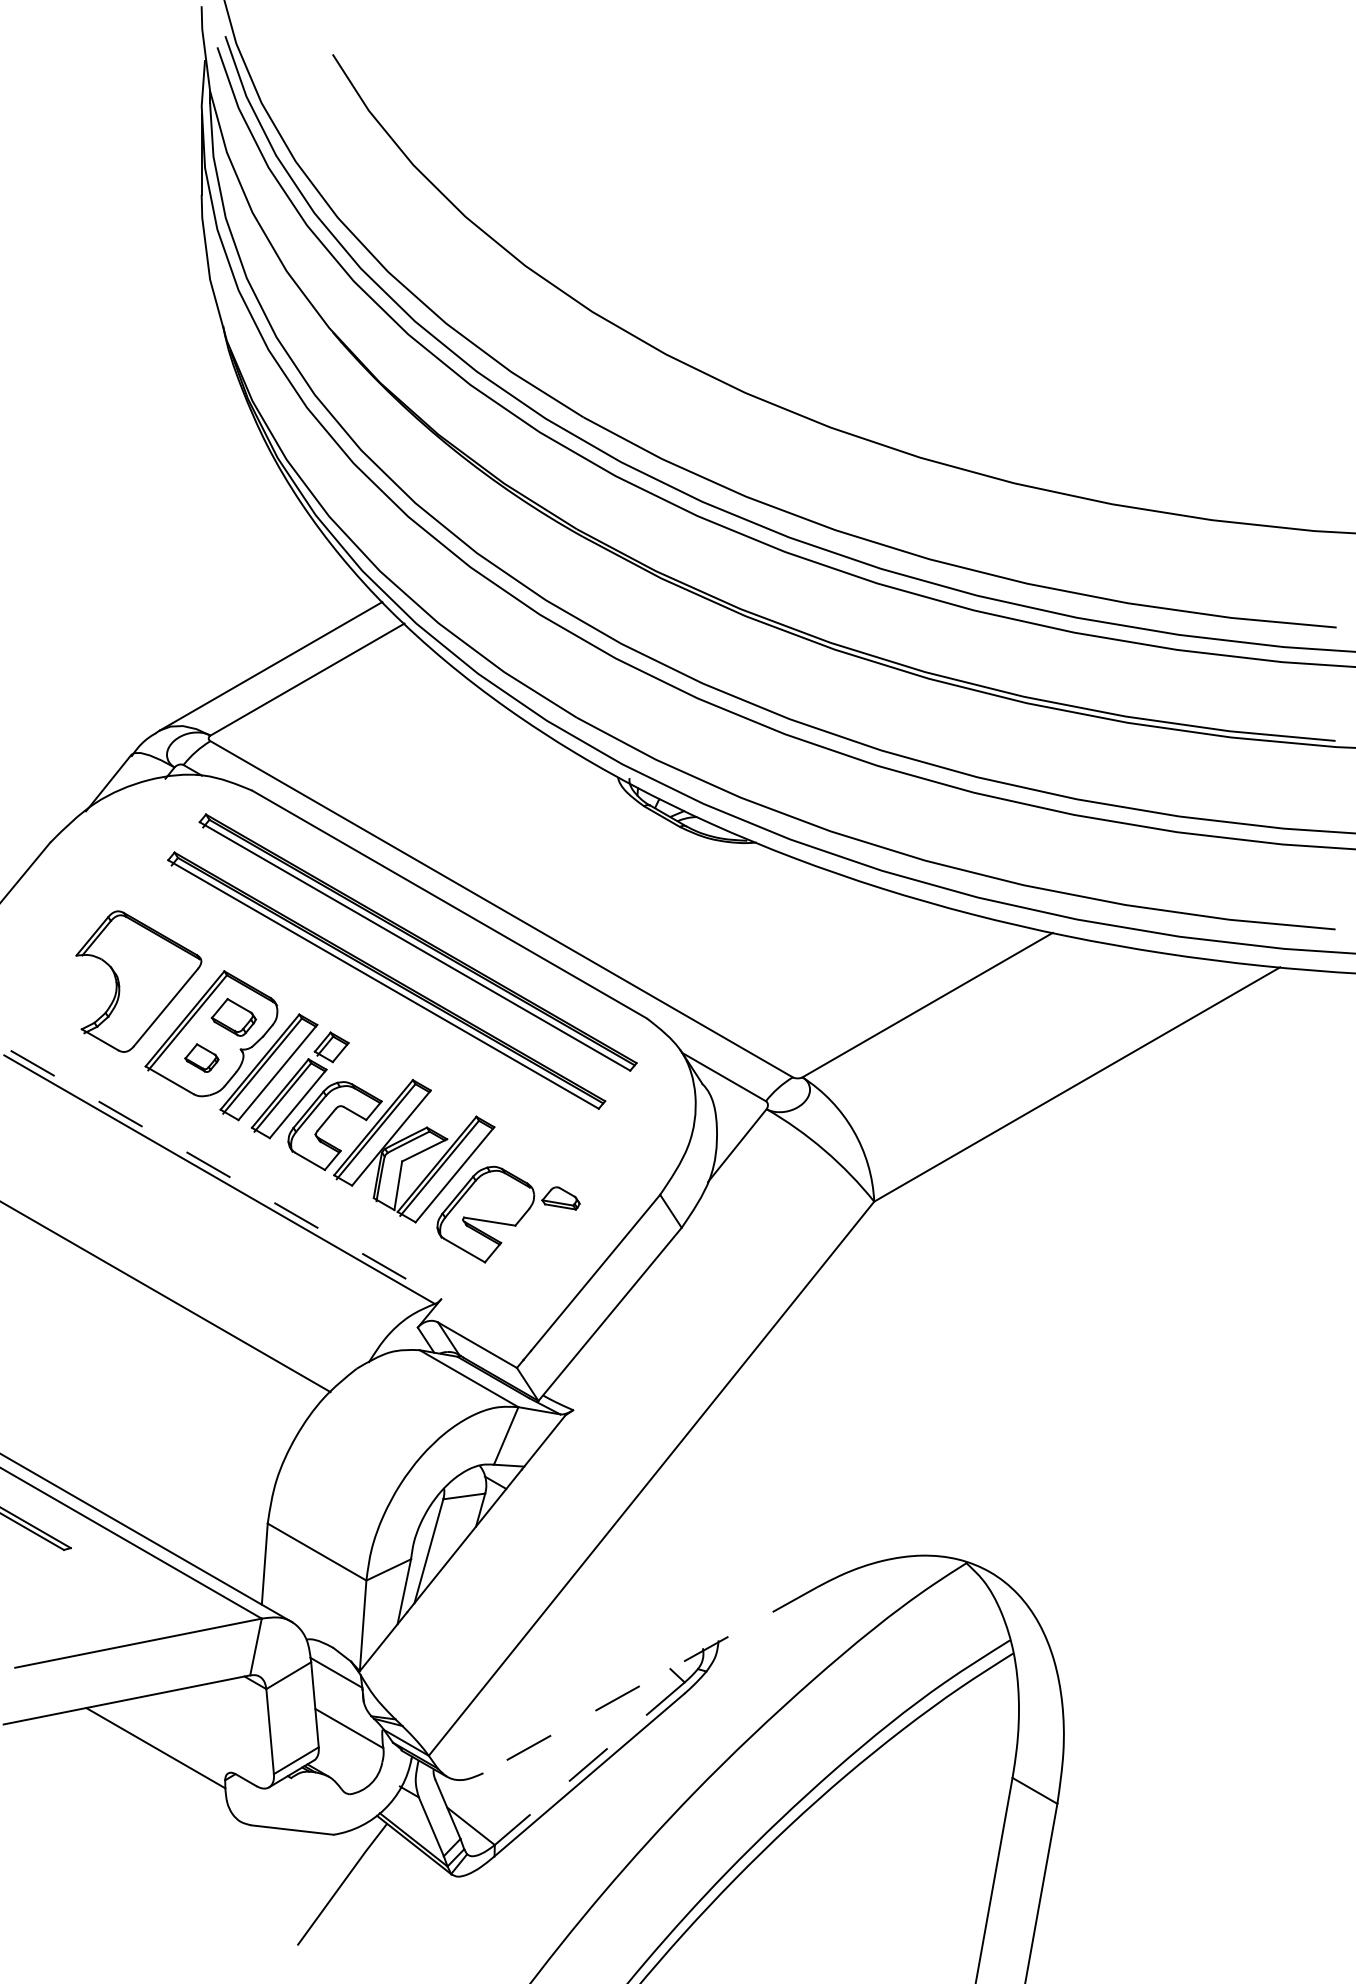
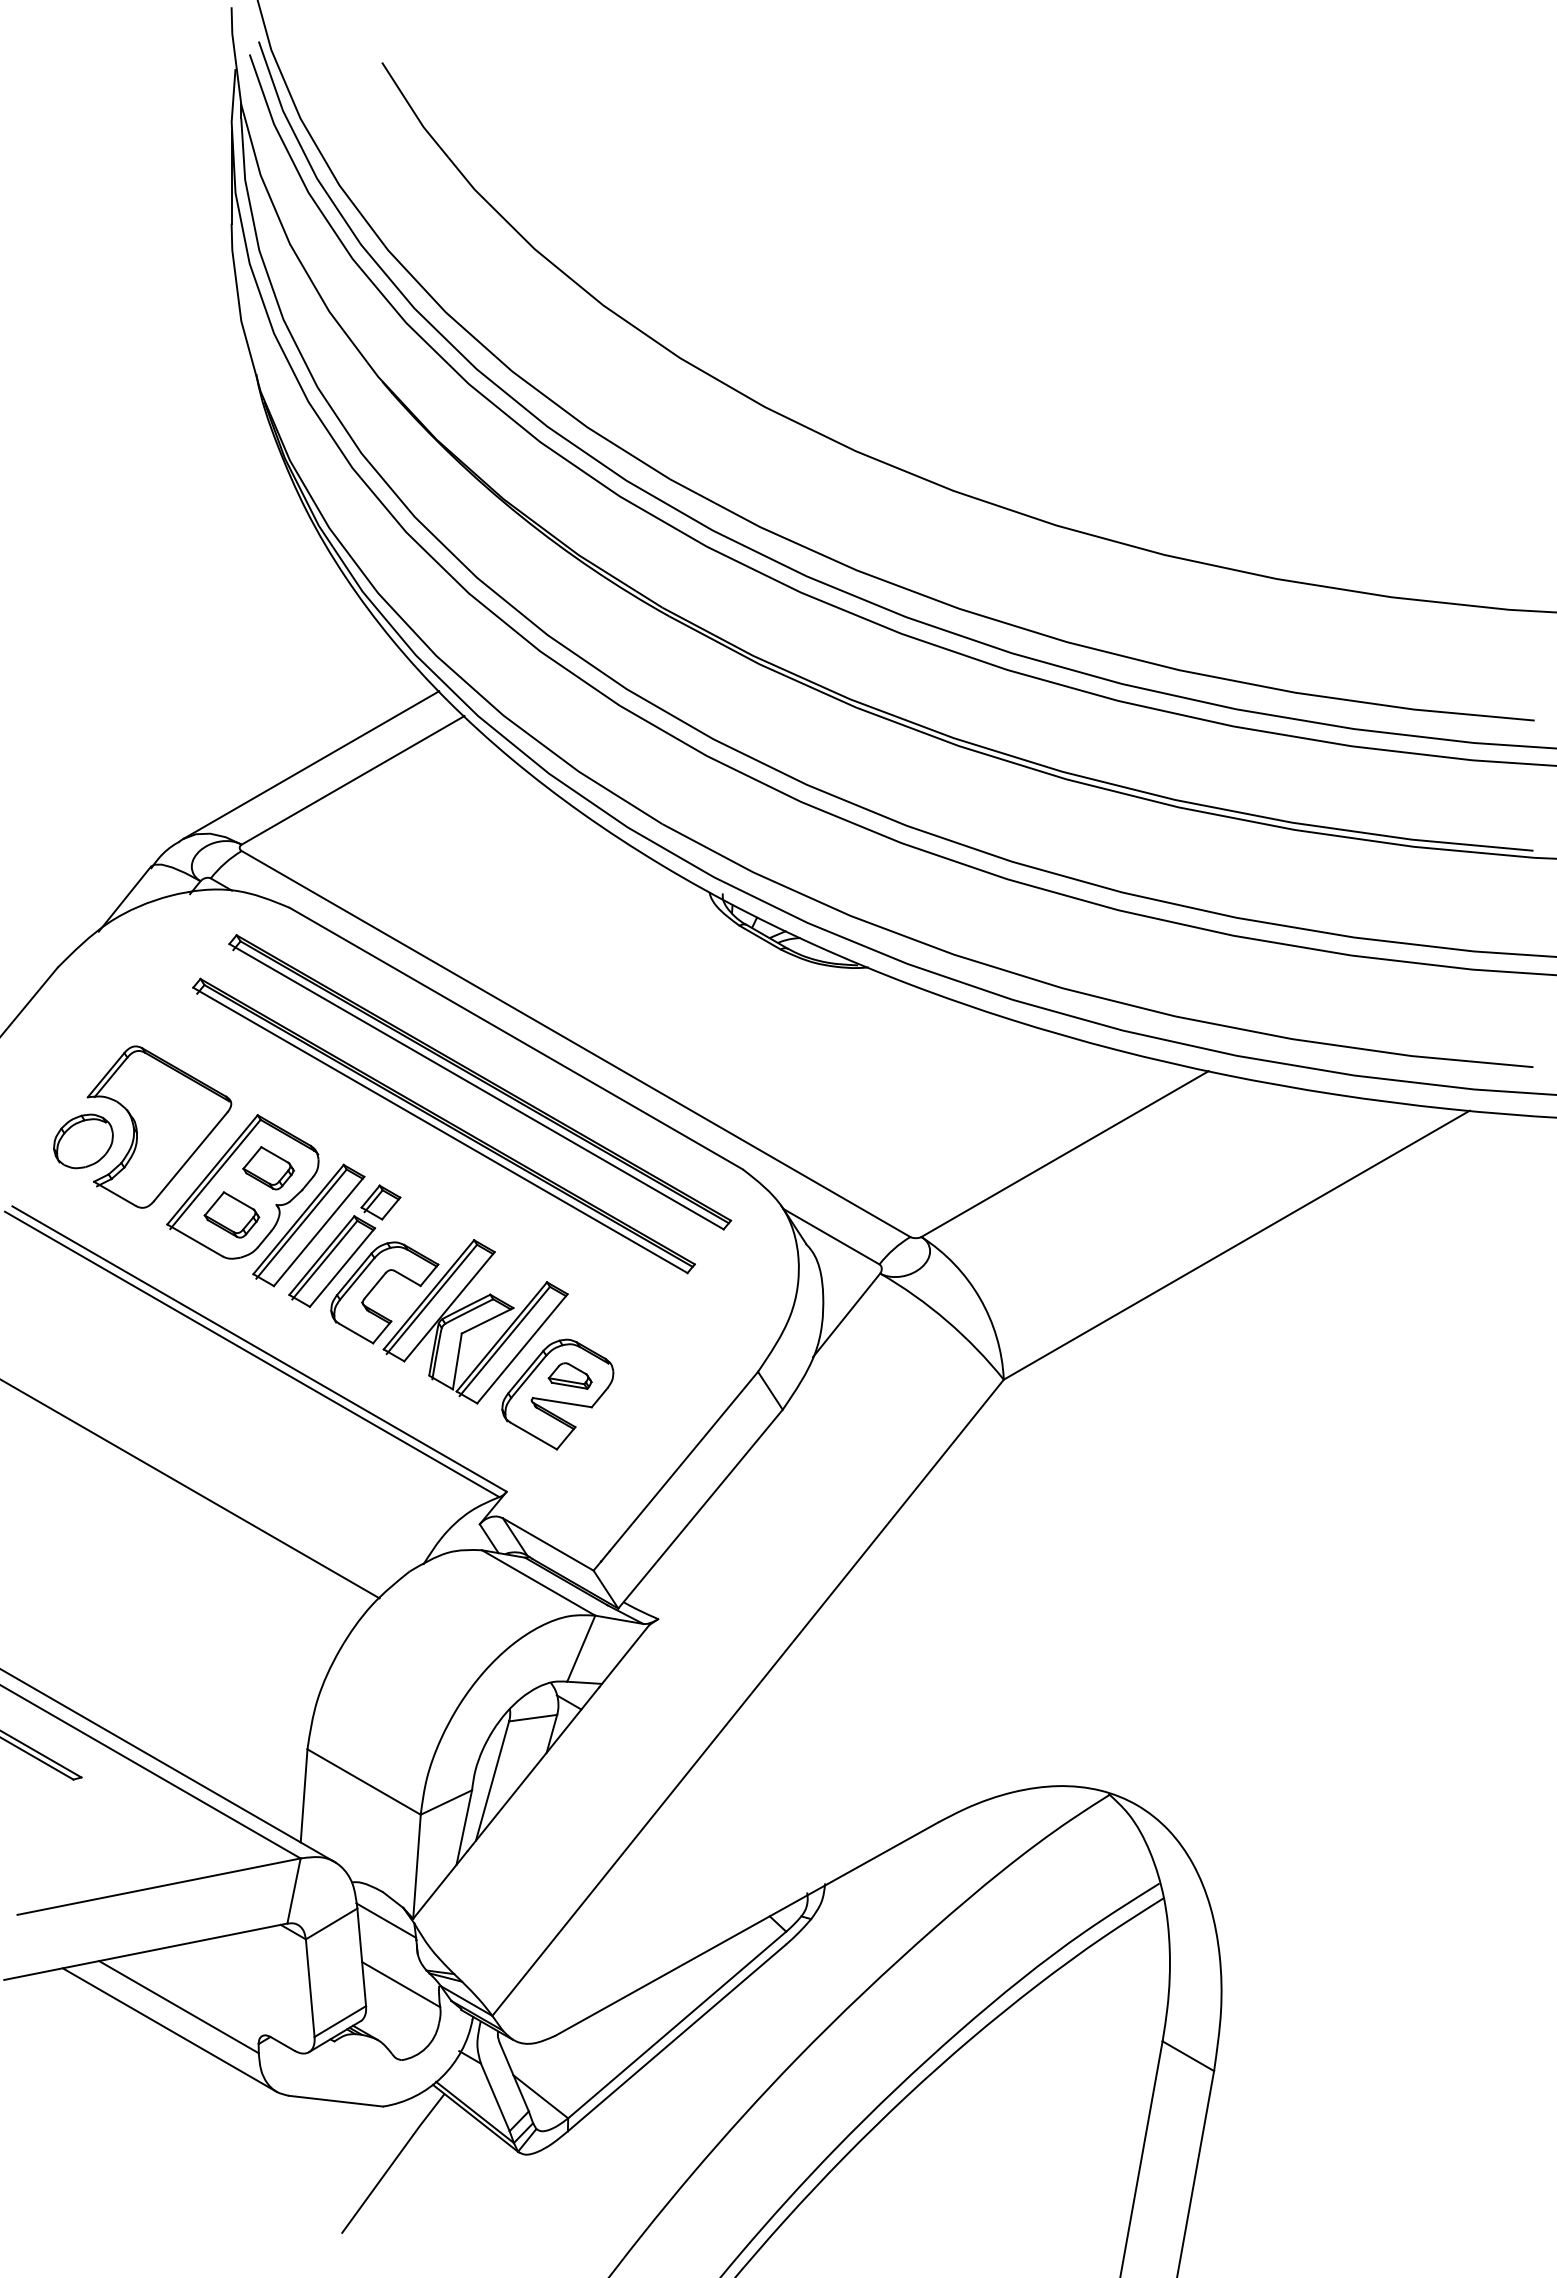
part: (72, 994) -> (83, 1141), added
part: (201, 1057) -> (231, 1214), size x1.43
line: (226, 1175) -> (260, 1349), dashed -> solid
part: (560, 1197) -> (569, 1375), moved
line: (650, 1680) -> (746, 1929), dashed -> solid
line: (590, 1764) -> (677, 2025), dashed -> solid
line: (147, 1767) -> (169, 2029), added

